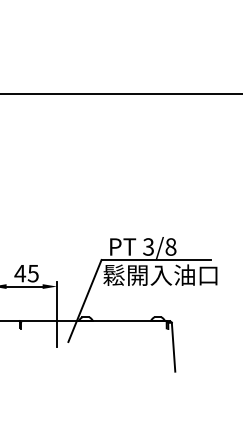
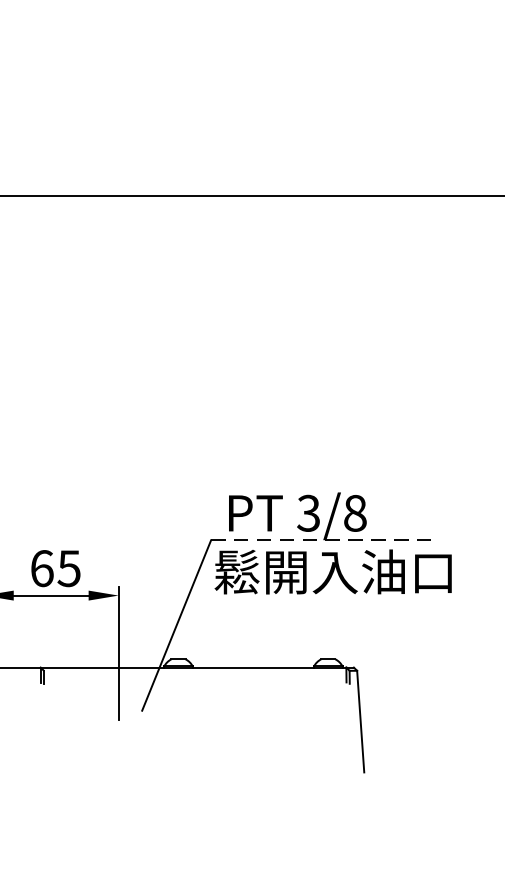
line: (156, 260) -> (325, 541), solid -> dashed
text: (20, 273) -> (42, 568), 45 -> 65

